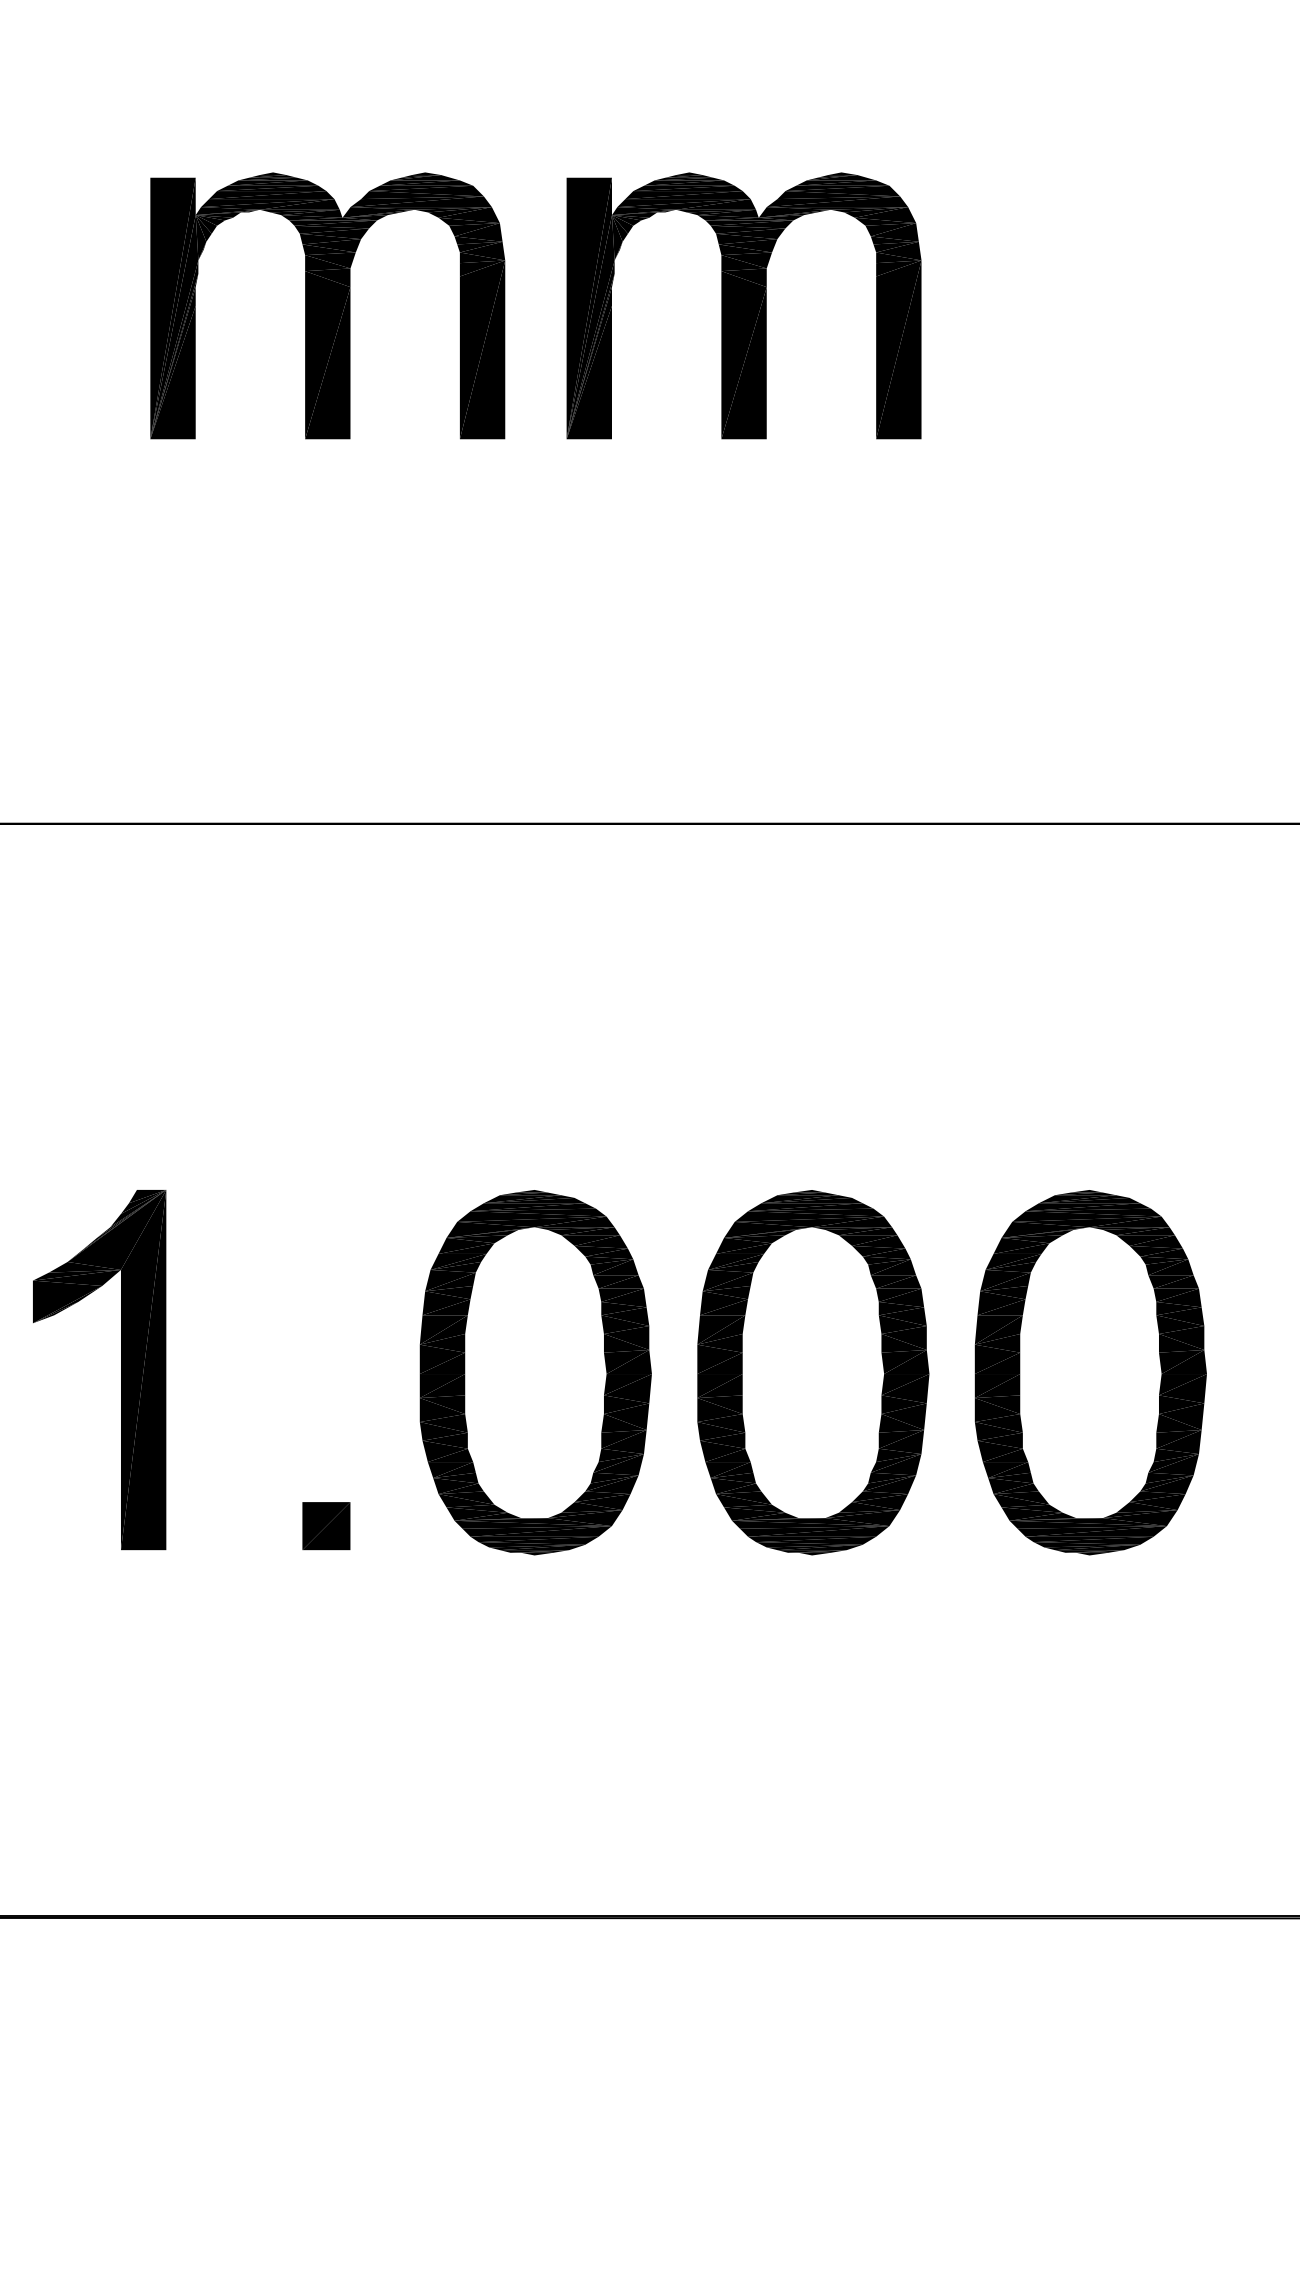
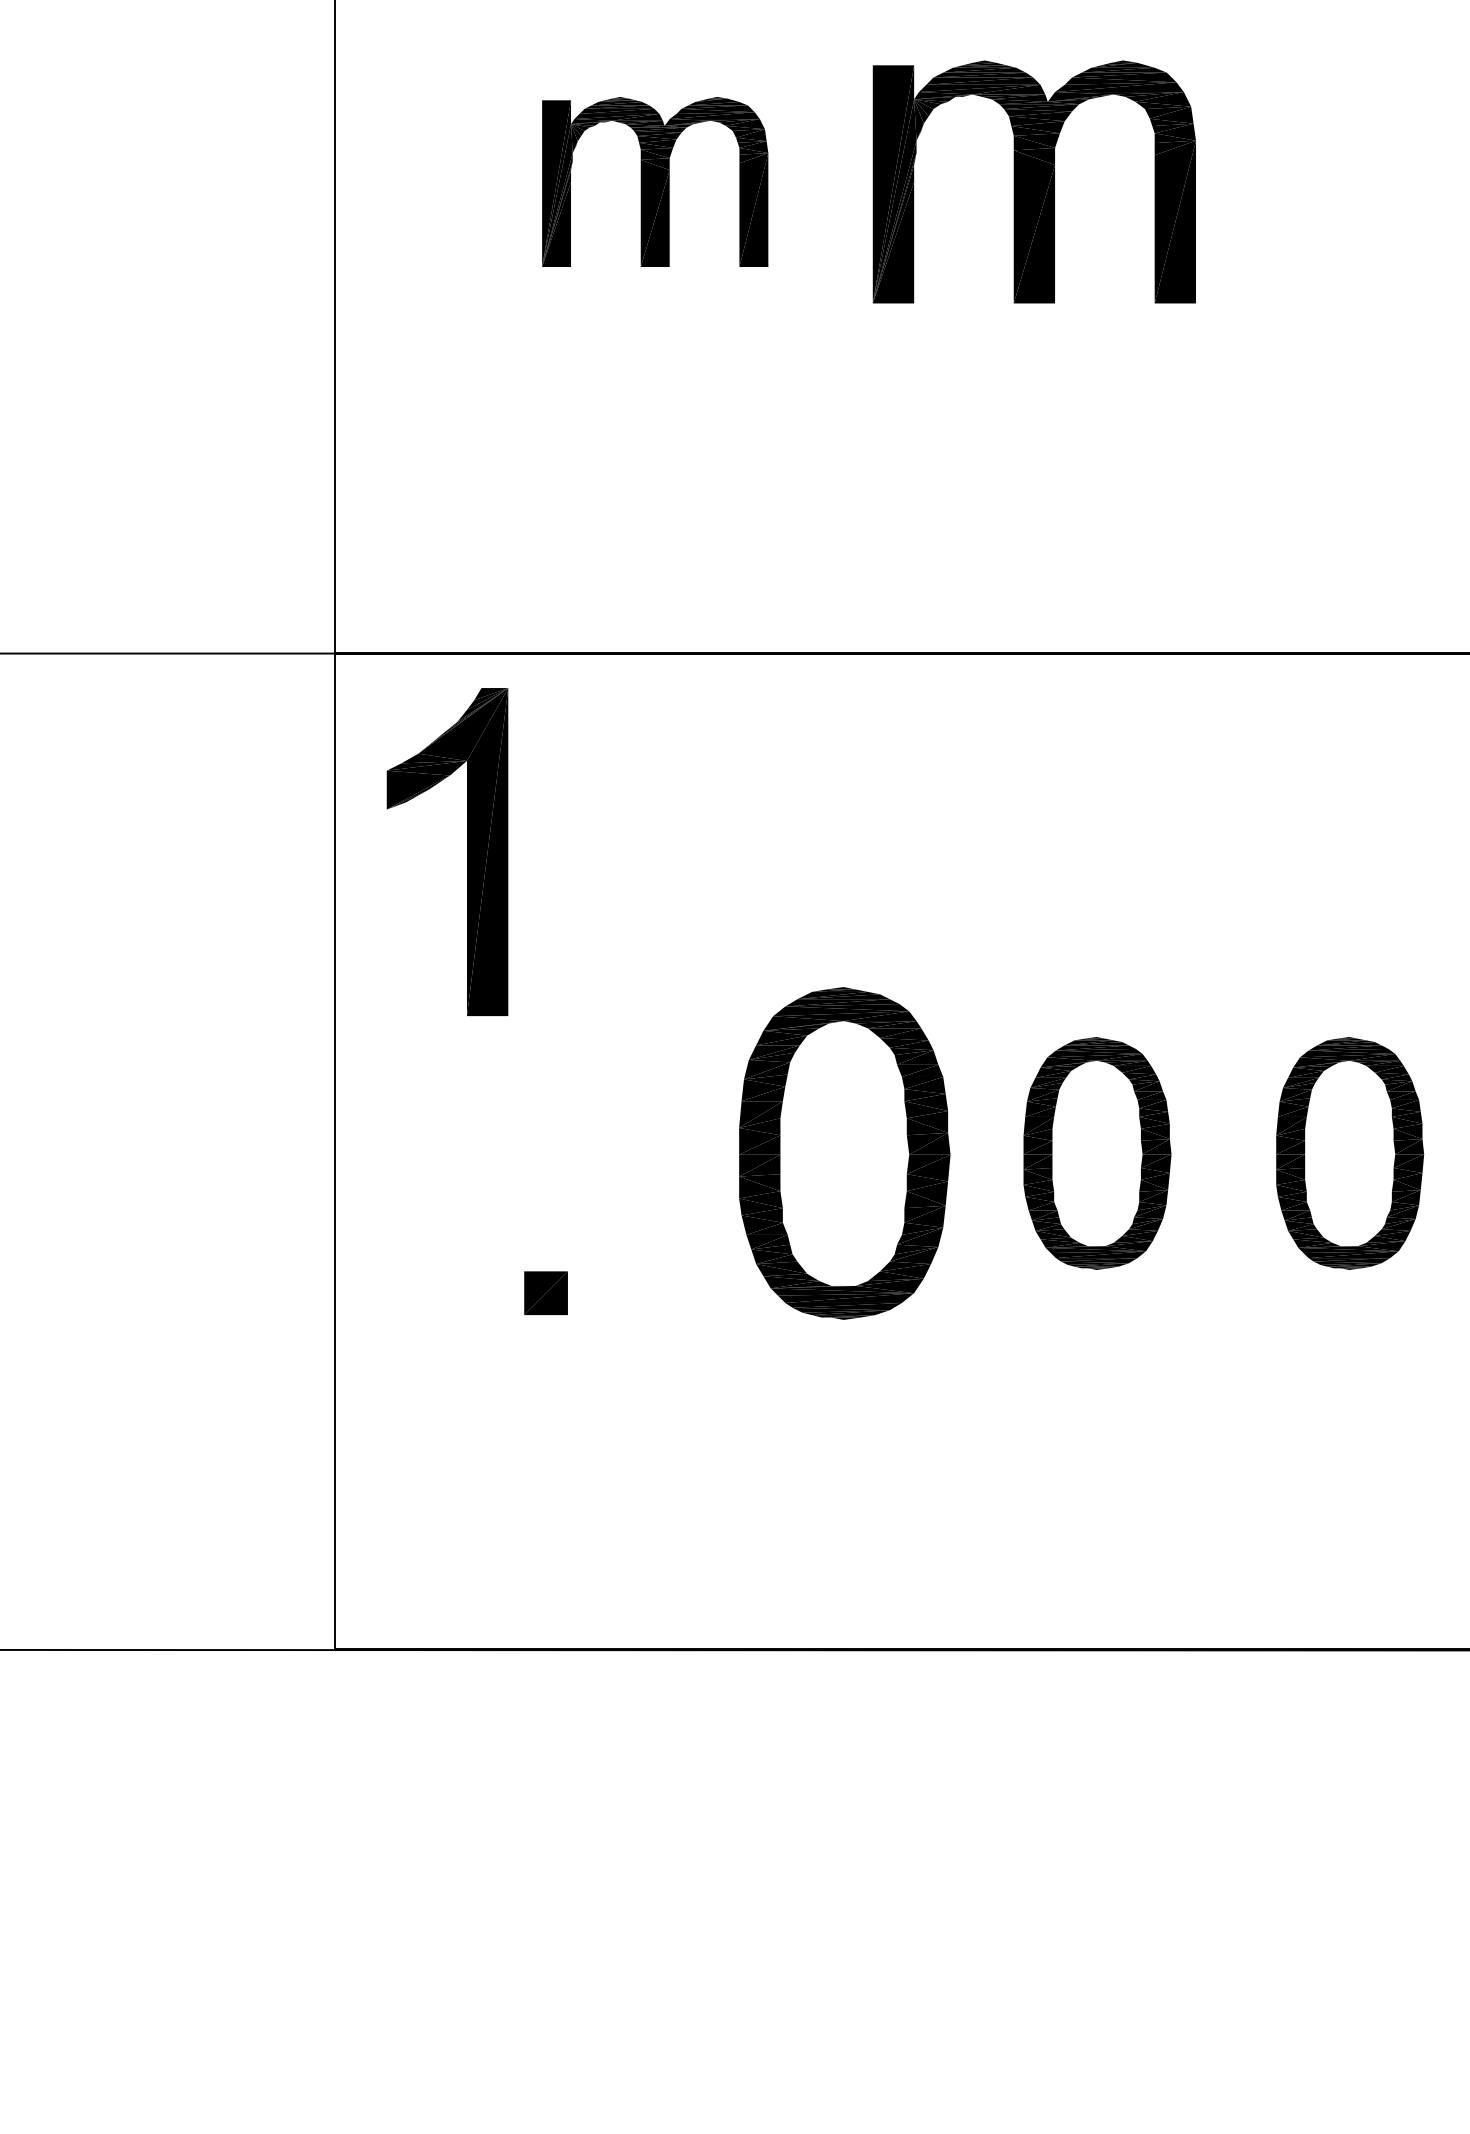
part: (326, 305) -> (654, 181), size x0.7
part: (121, 1369) -> (467, 851), moved
part: (813, 1372) -> (1097, 1153), size x0.7
part: (1090, 1372) -> (1349, 1153), size x0.7
part: (325, 1525) -> (545, 1292), moved

